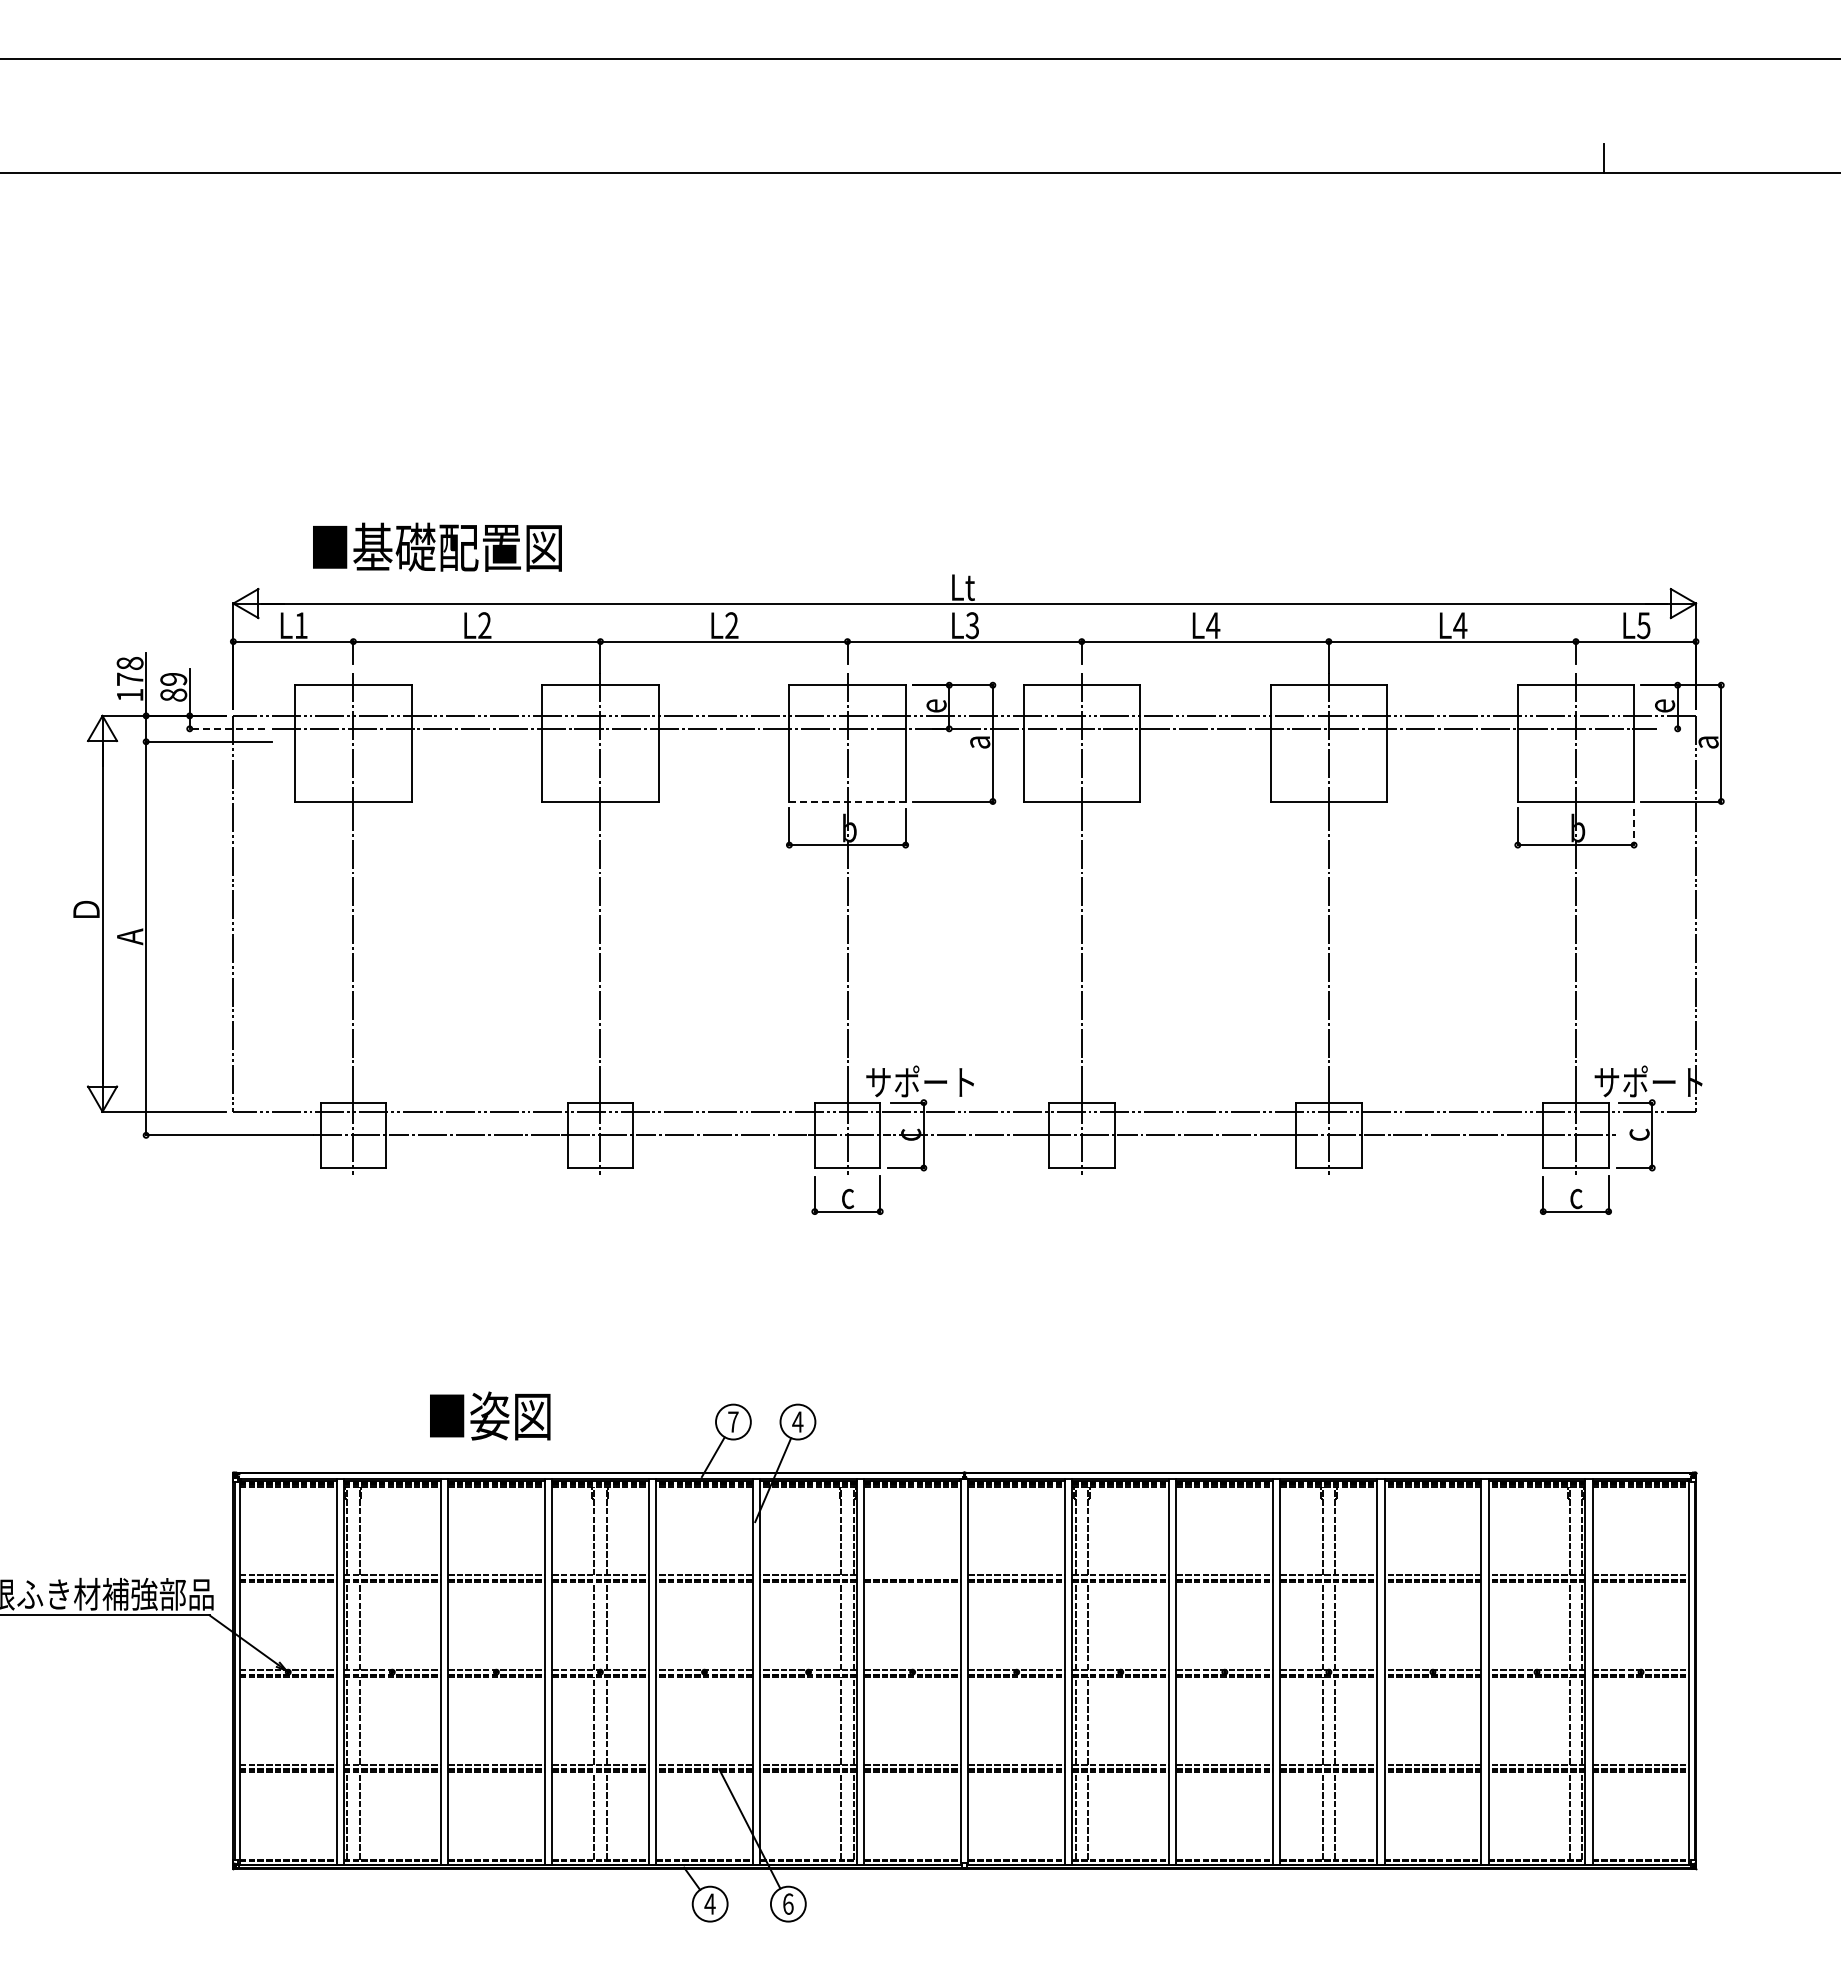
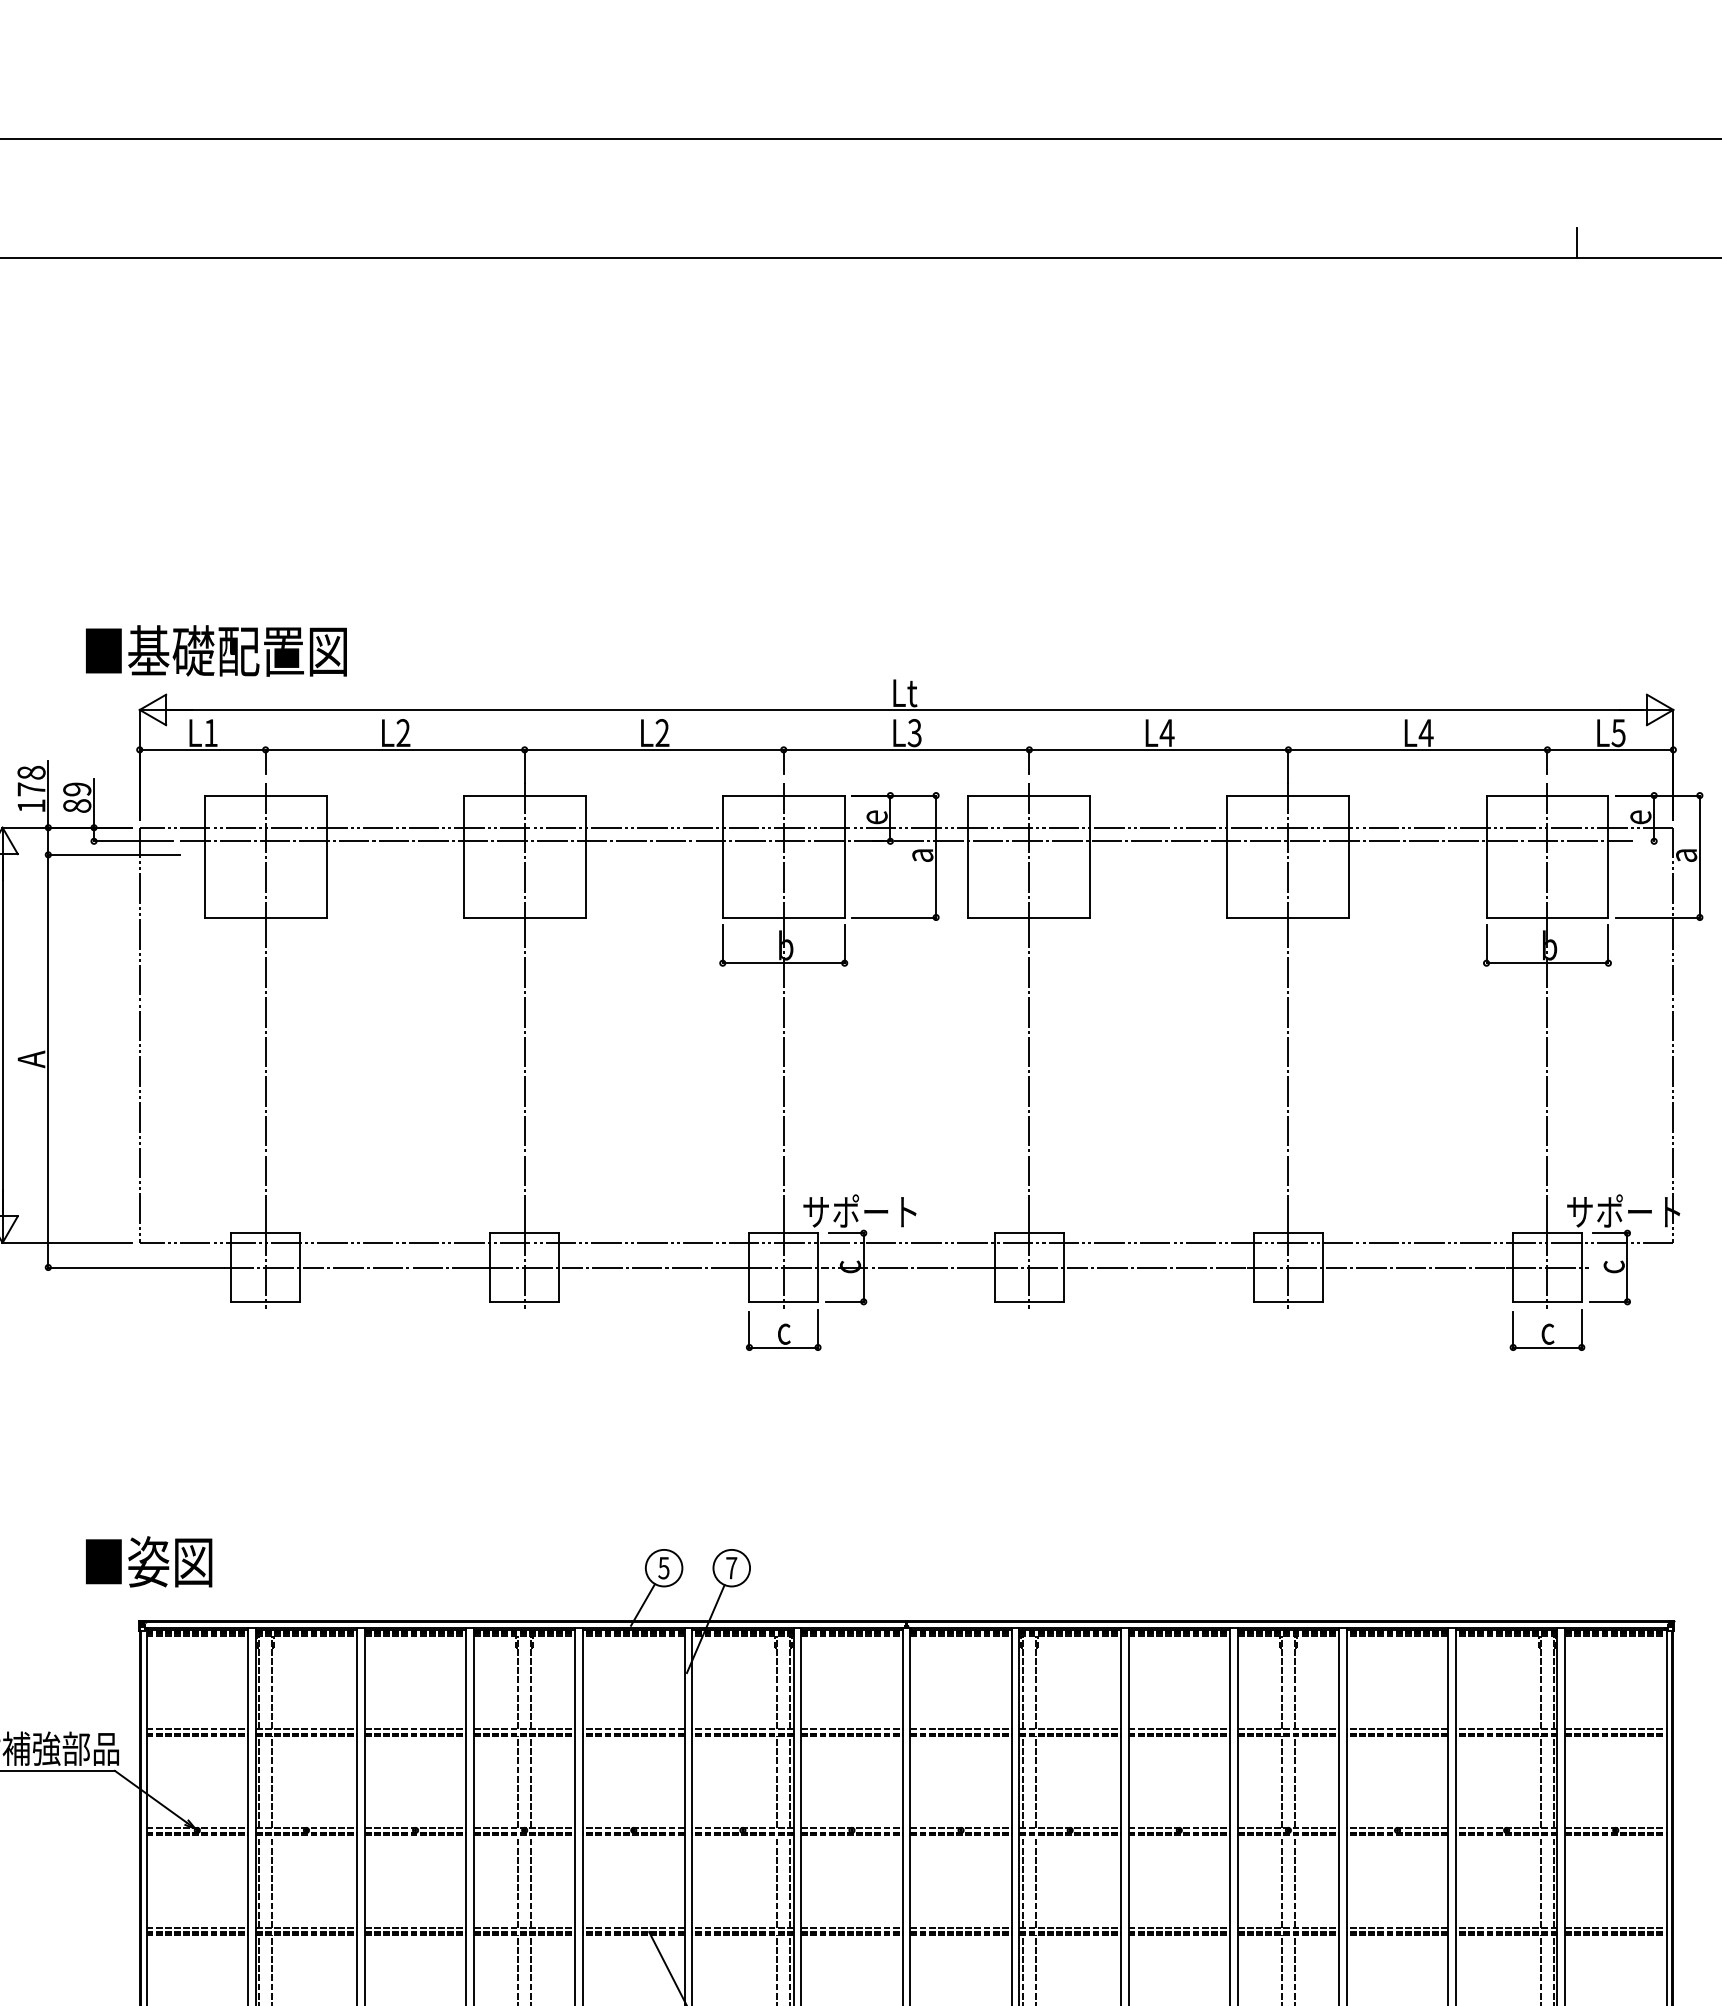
text: (437, 546) -> (216, 650), moved
line: (227, 728) -> (133, 840), dashed -> solid
line: (848, 801) -> (784, 917), dashed -> solid
line: (1634, 827) -> (1608, 944), dashed -> solid
text: (490, 1415) -> (149, 1561), moved
text: (733, 1421) -> (664, 1567), 7 -> 5
text: (797, 1421) -> (731, 1567), 4 -> 7
line: (912, 1575) -> (851, 1729), added

